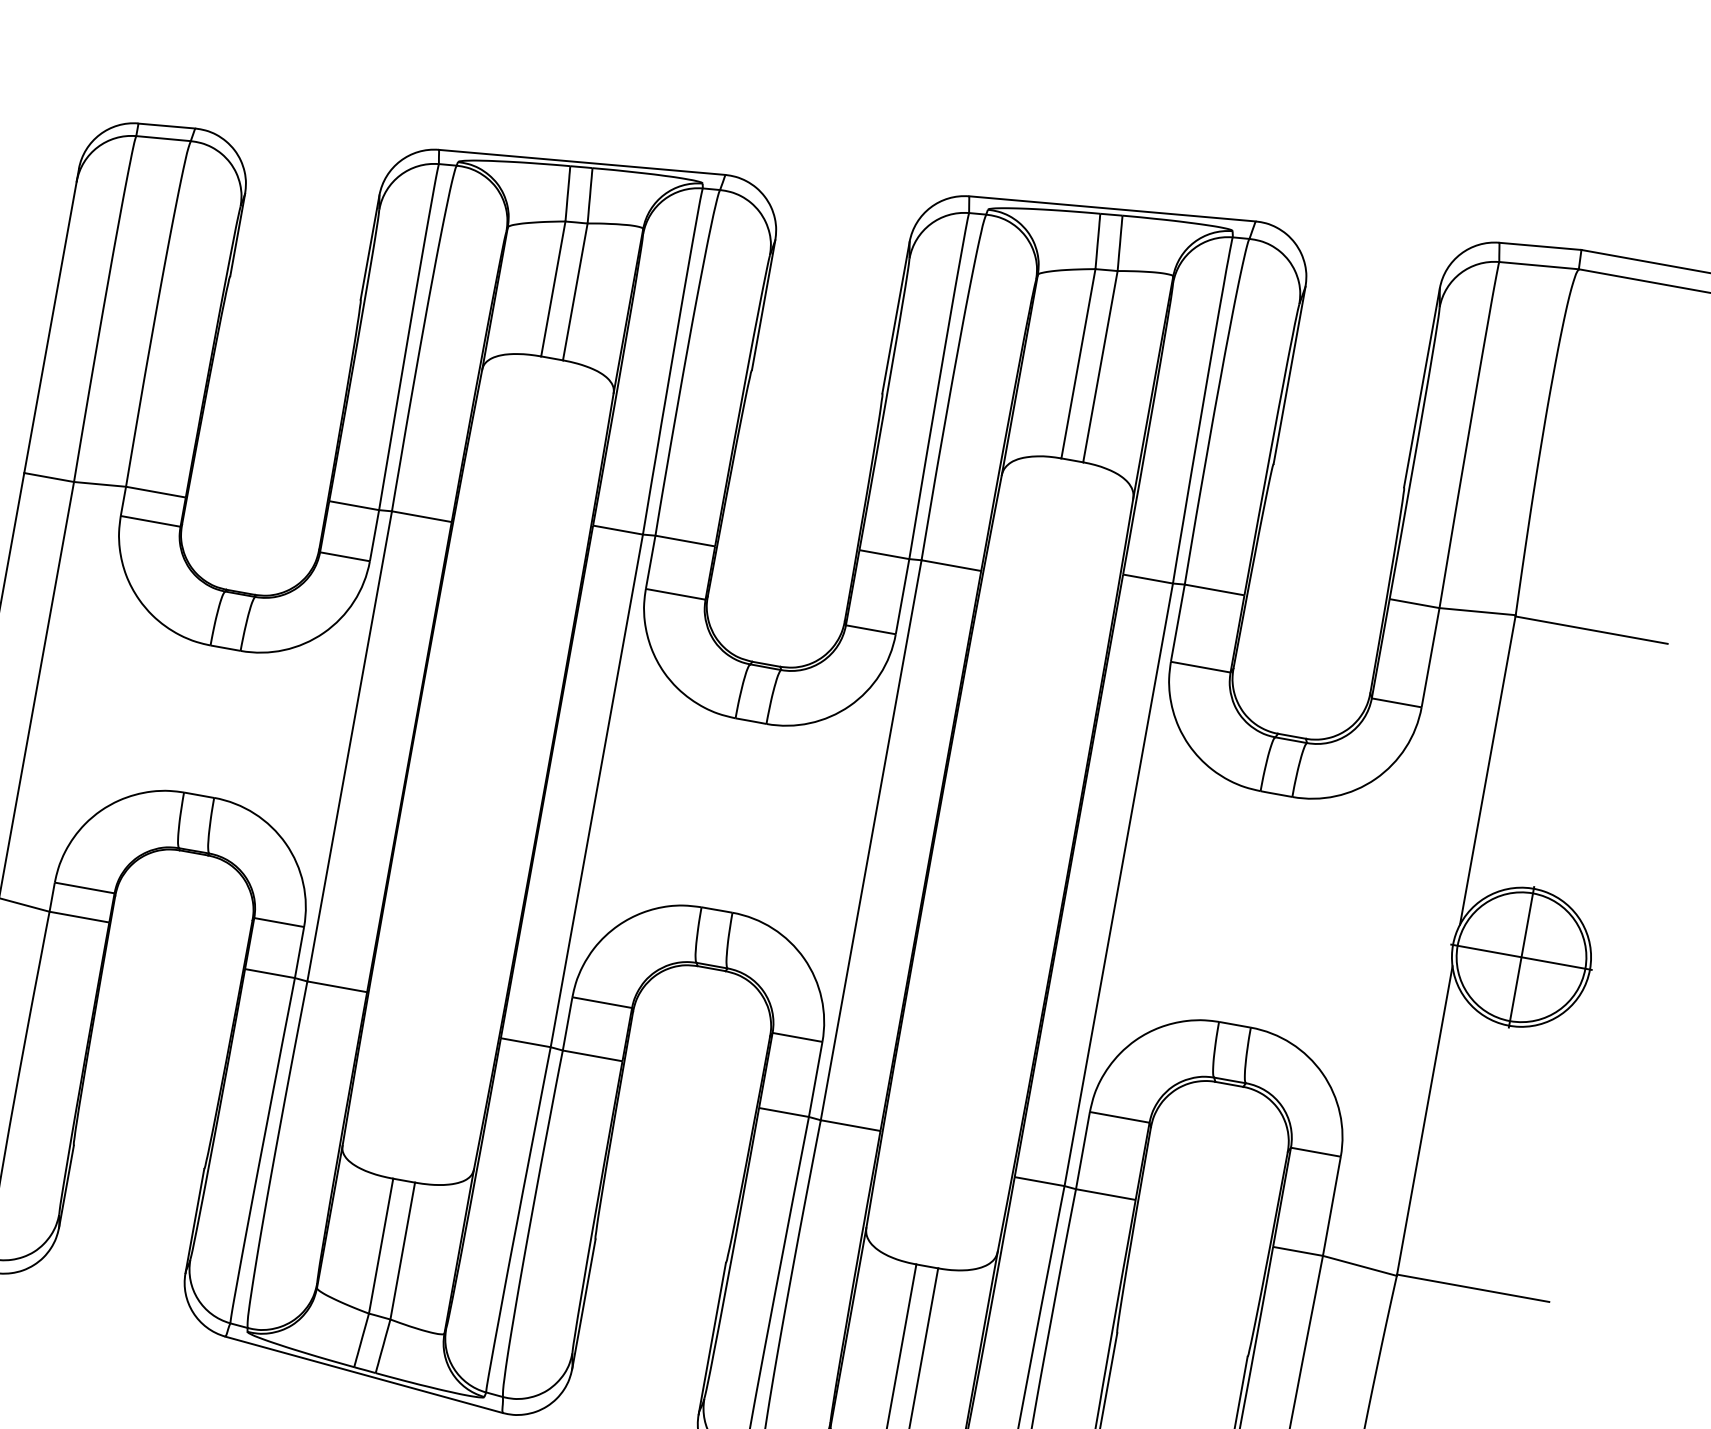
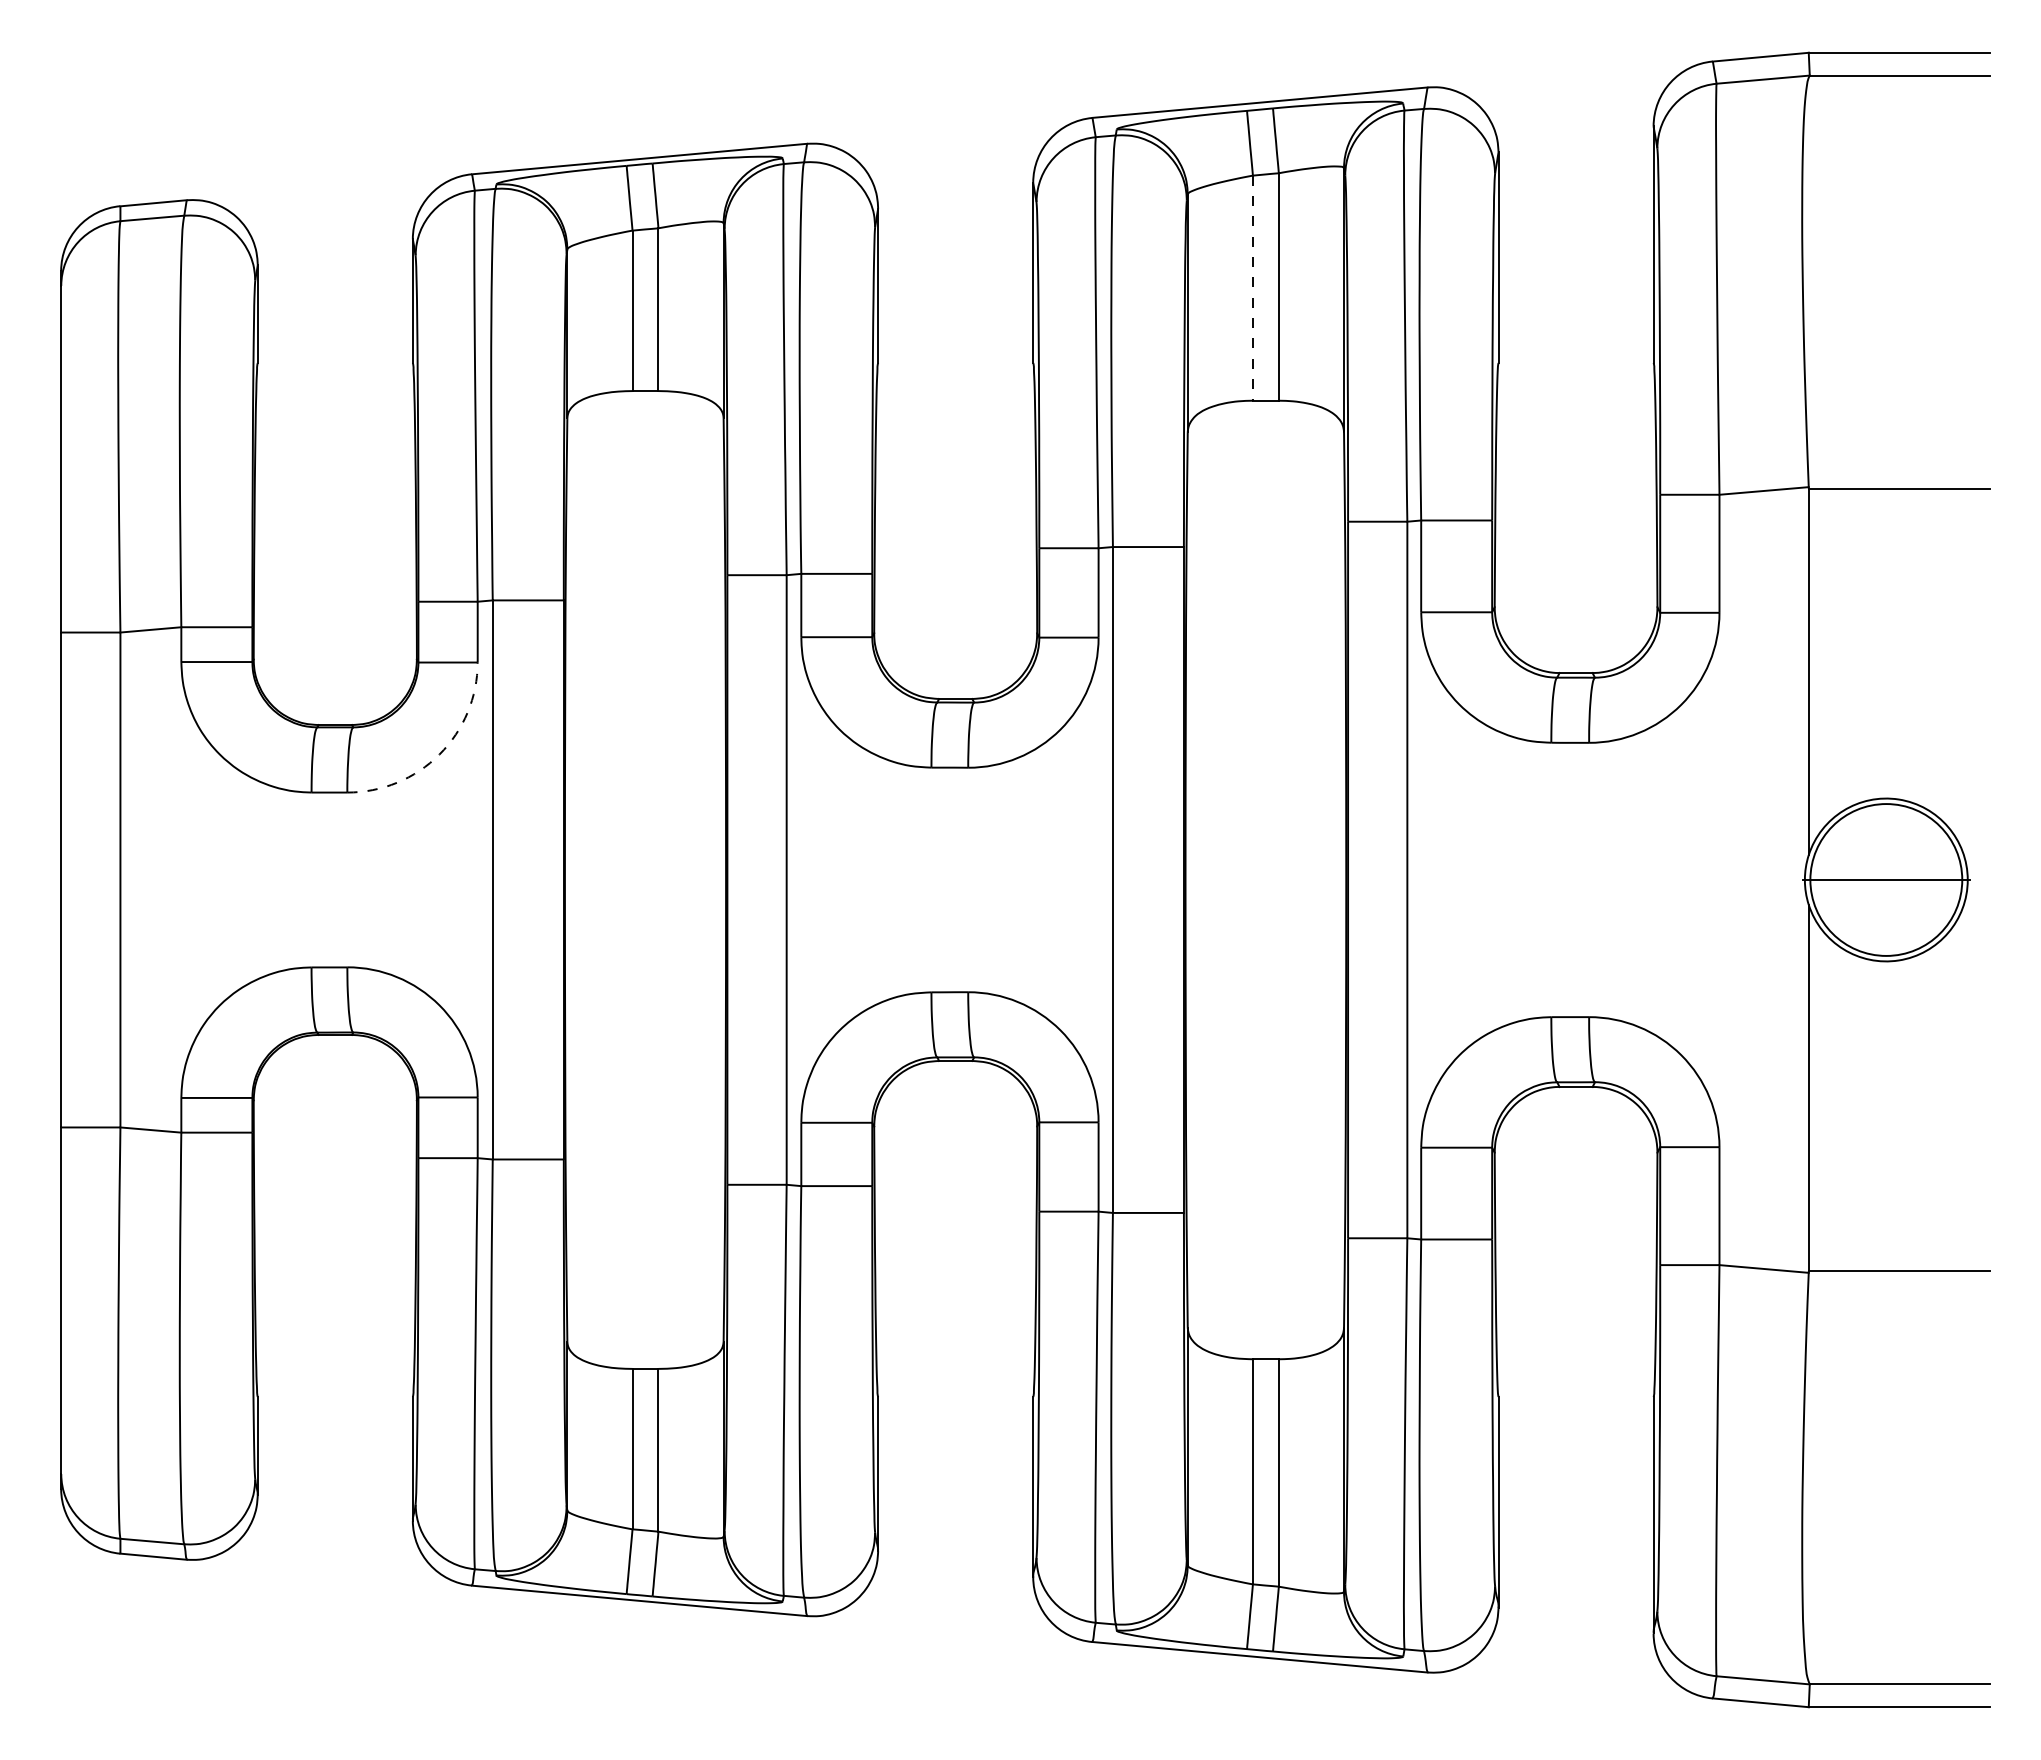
line: (1078, 363) -> (1252, 288), solid -> dashed
arc: (323, 632) -> (439, 754), solid -> dashed
line: (1521, 956) -> (1886, 879), removed

